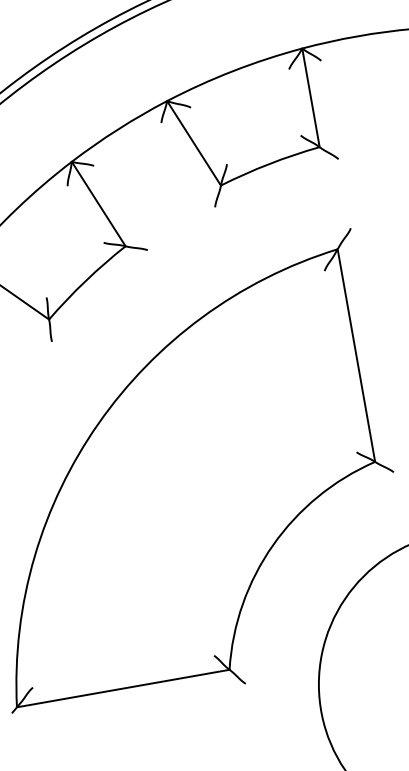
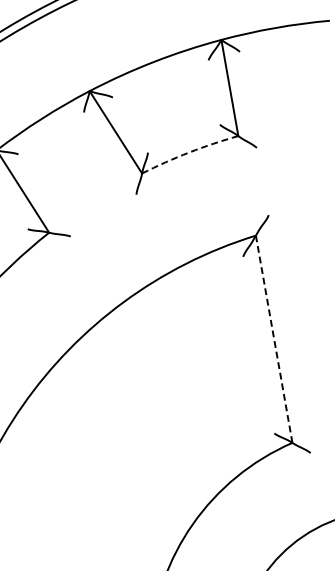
arc: (269, 164) -> (189, 152), solid -> dashed
line: (356, 355) -> (274, 339), solid -> dashed

